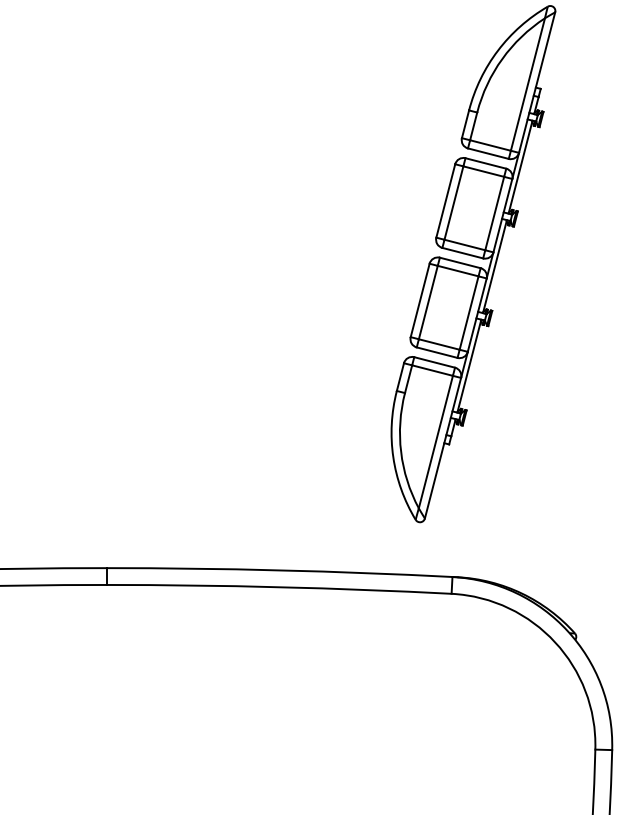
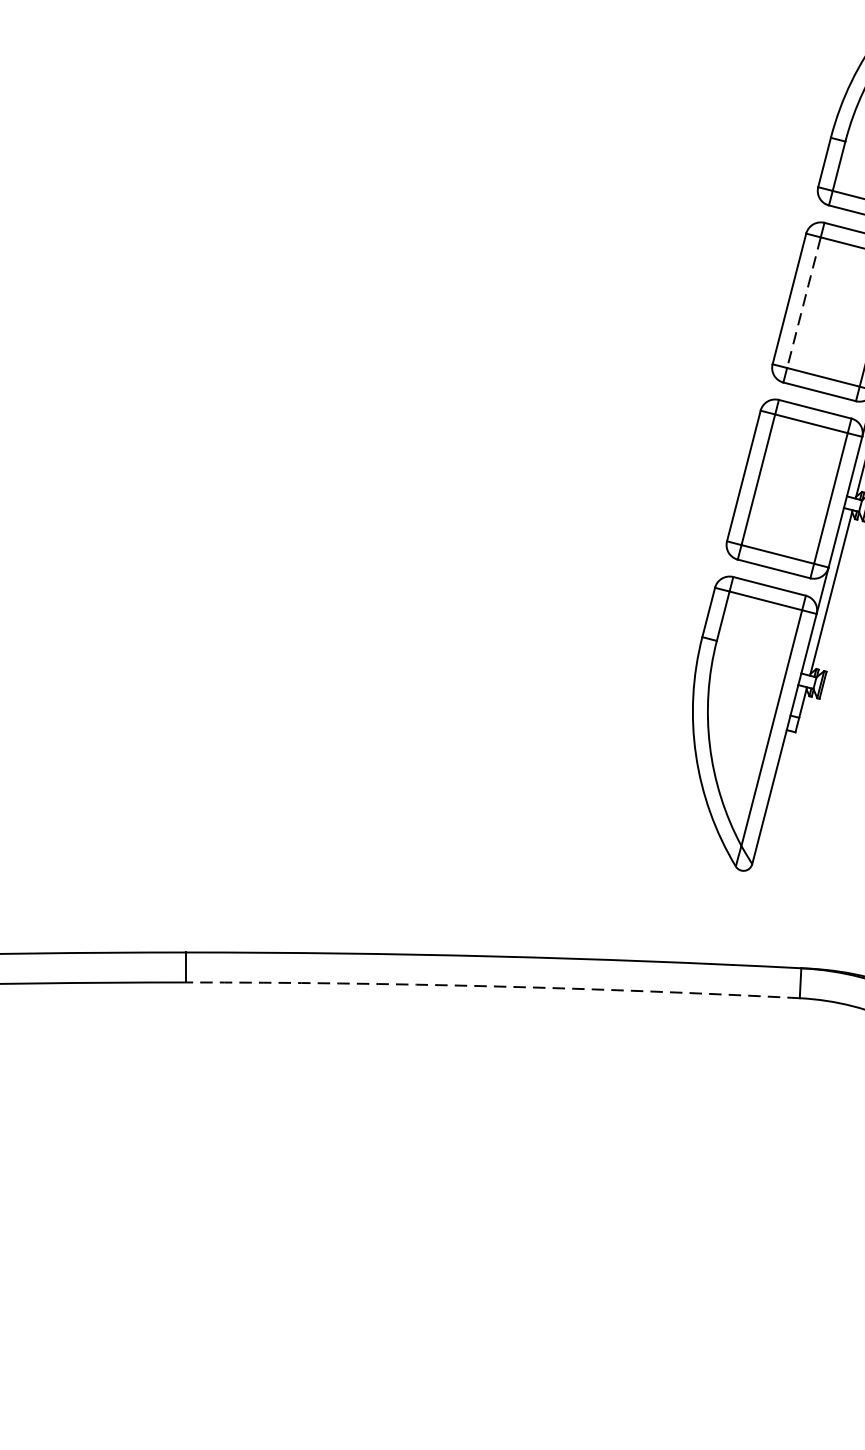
line: (453, 203) -> (803, 303), solid -> dashed
arc: (279, 587) -> (493, 986), solid -> dashed

